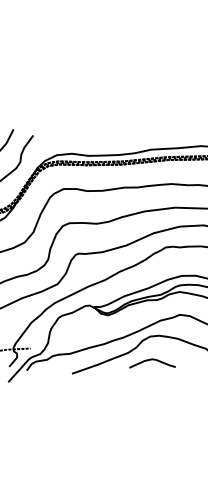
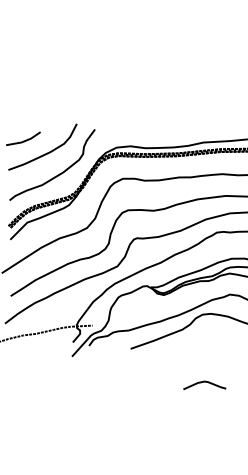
curve: (152, 360) -> (204, 382), moved

